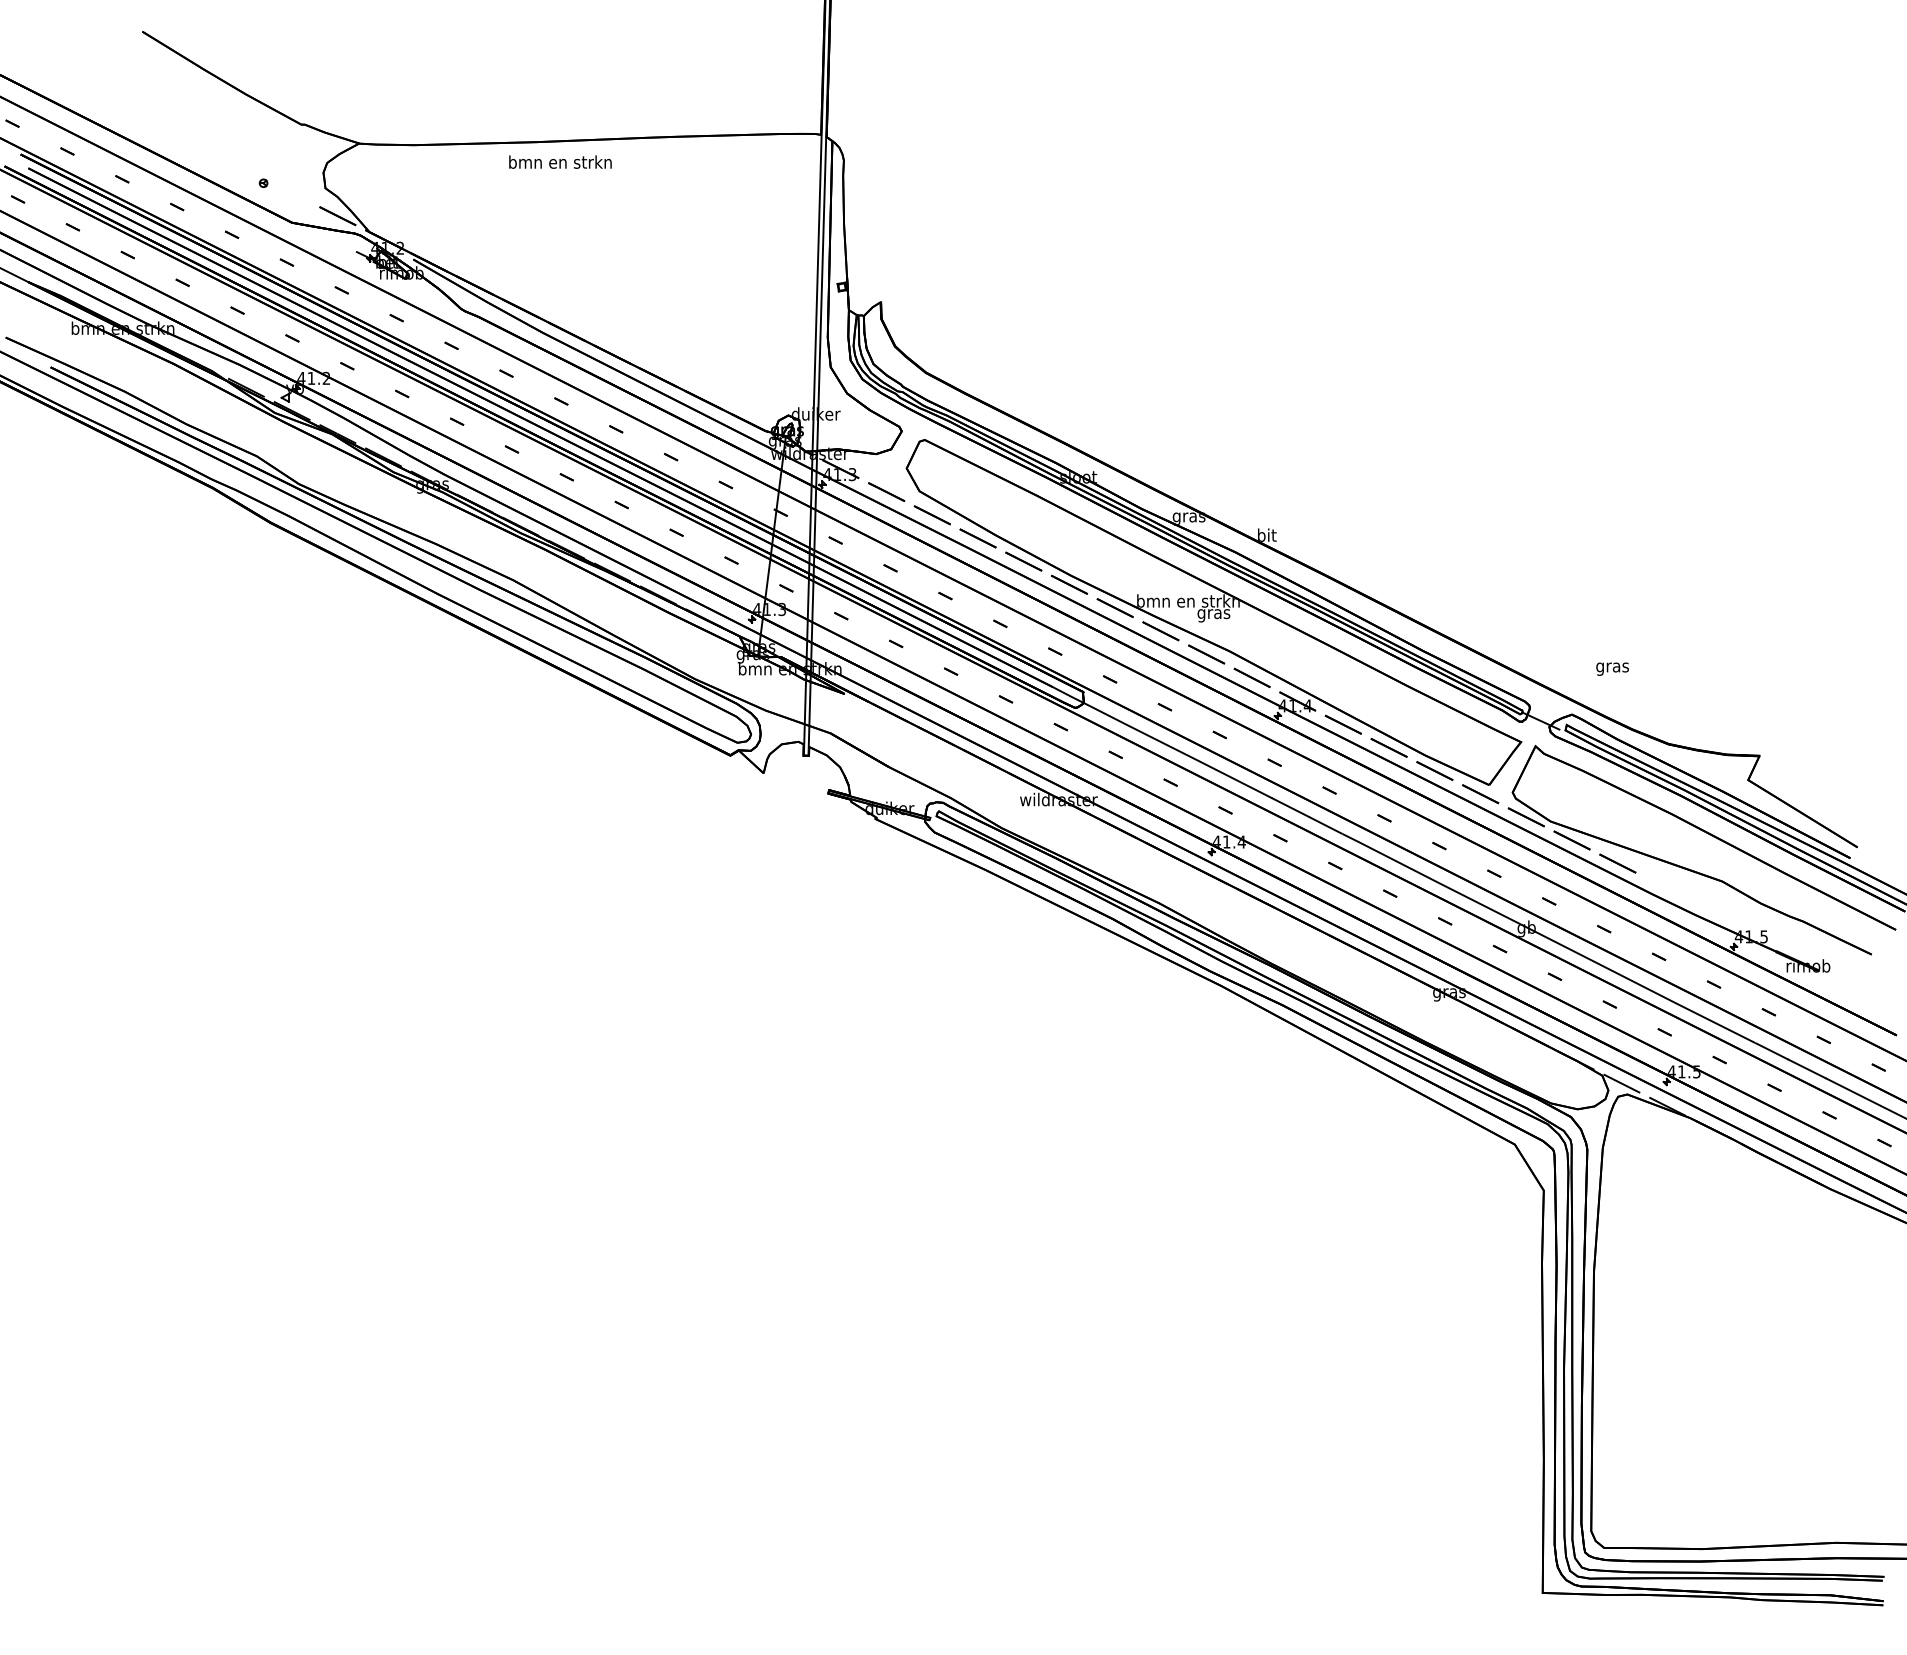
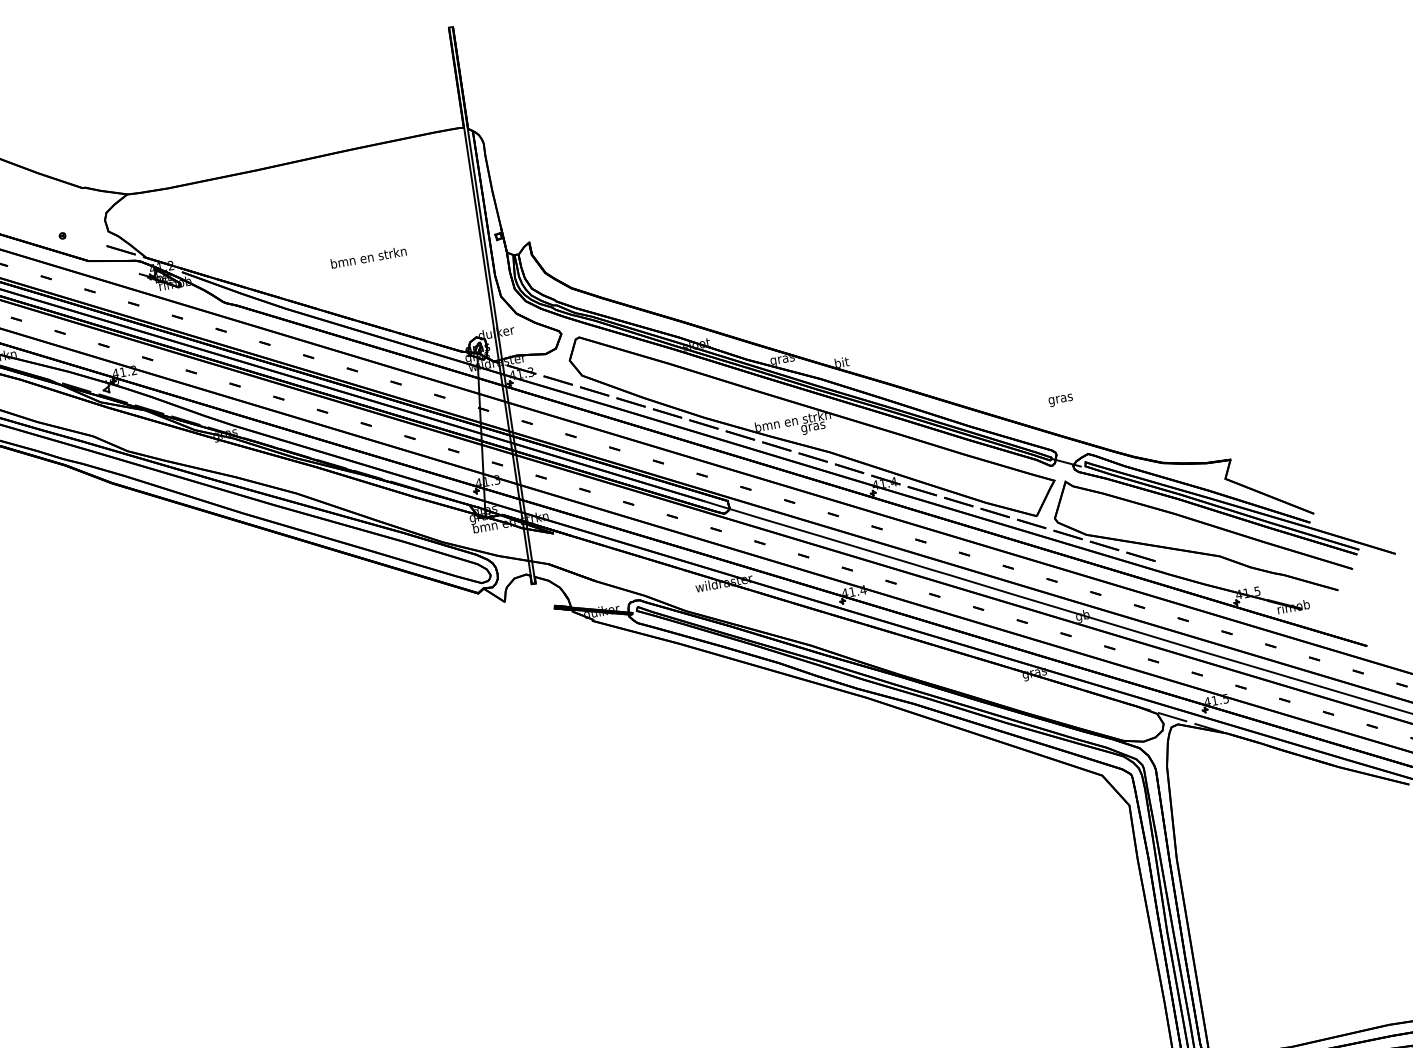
text: (560, 161) -> (368, 256), moved
text: (1612, 668) -> (1060, 399), moved

